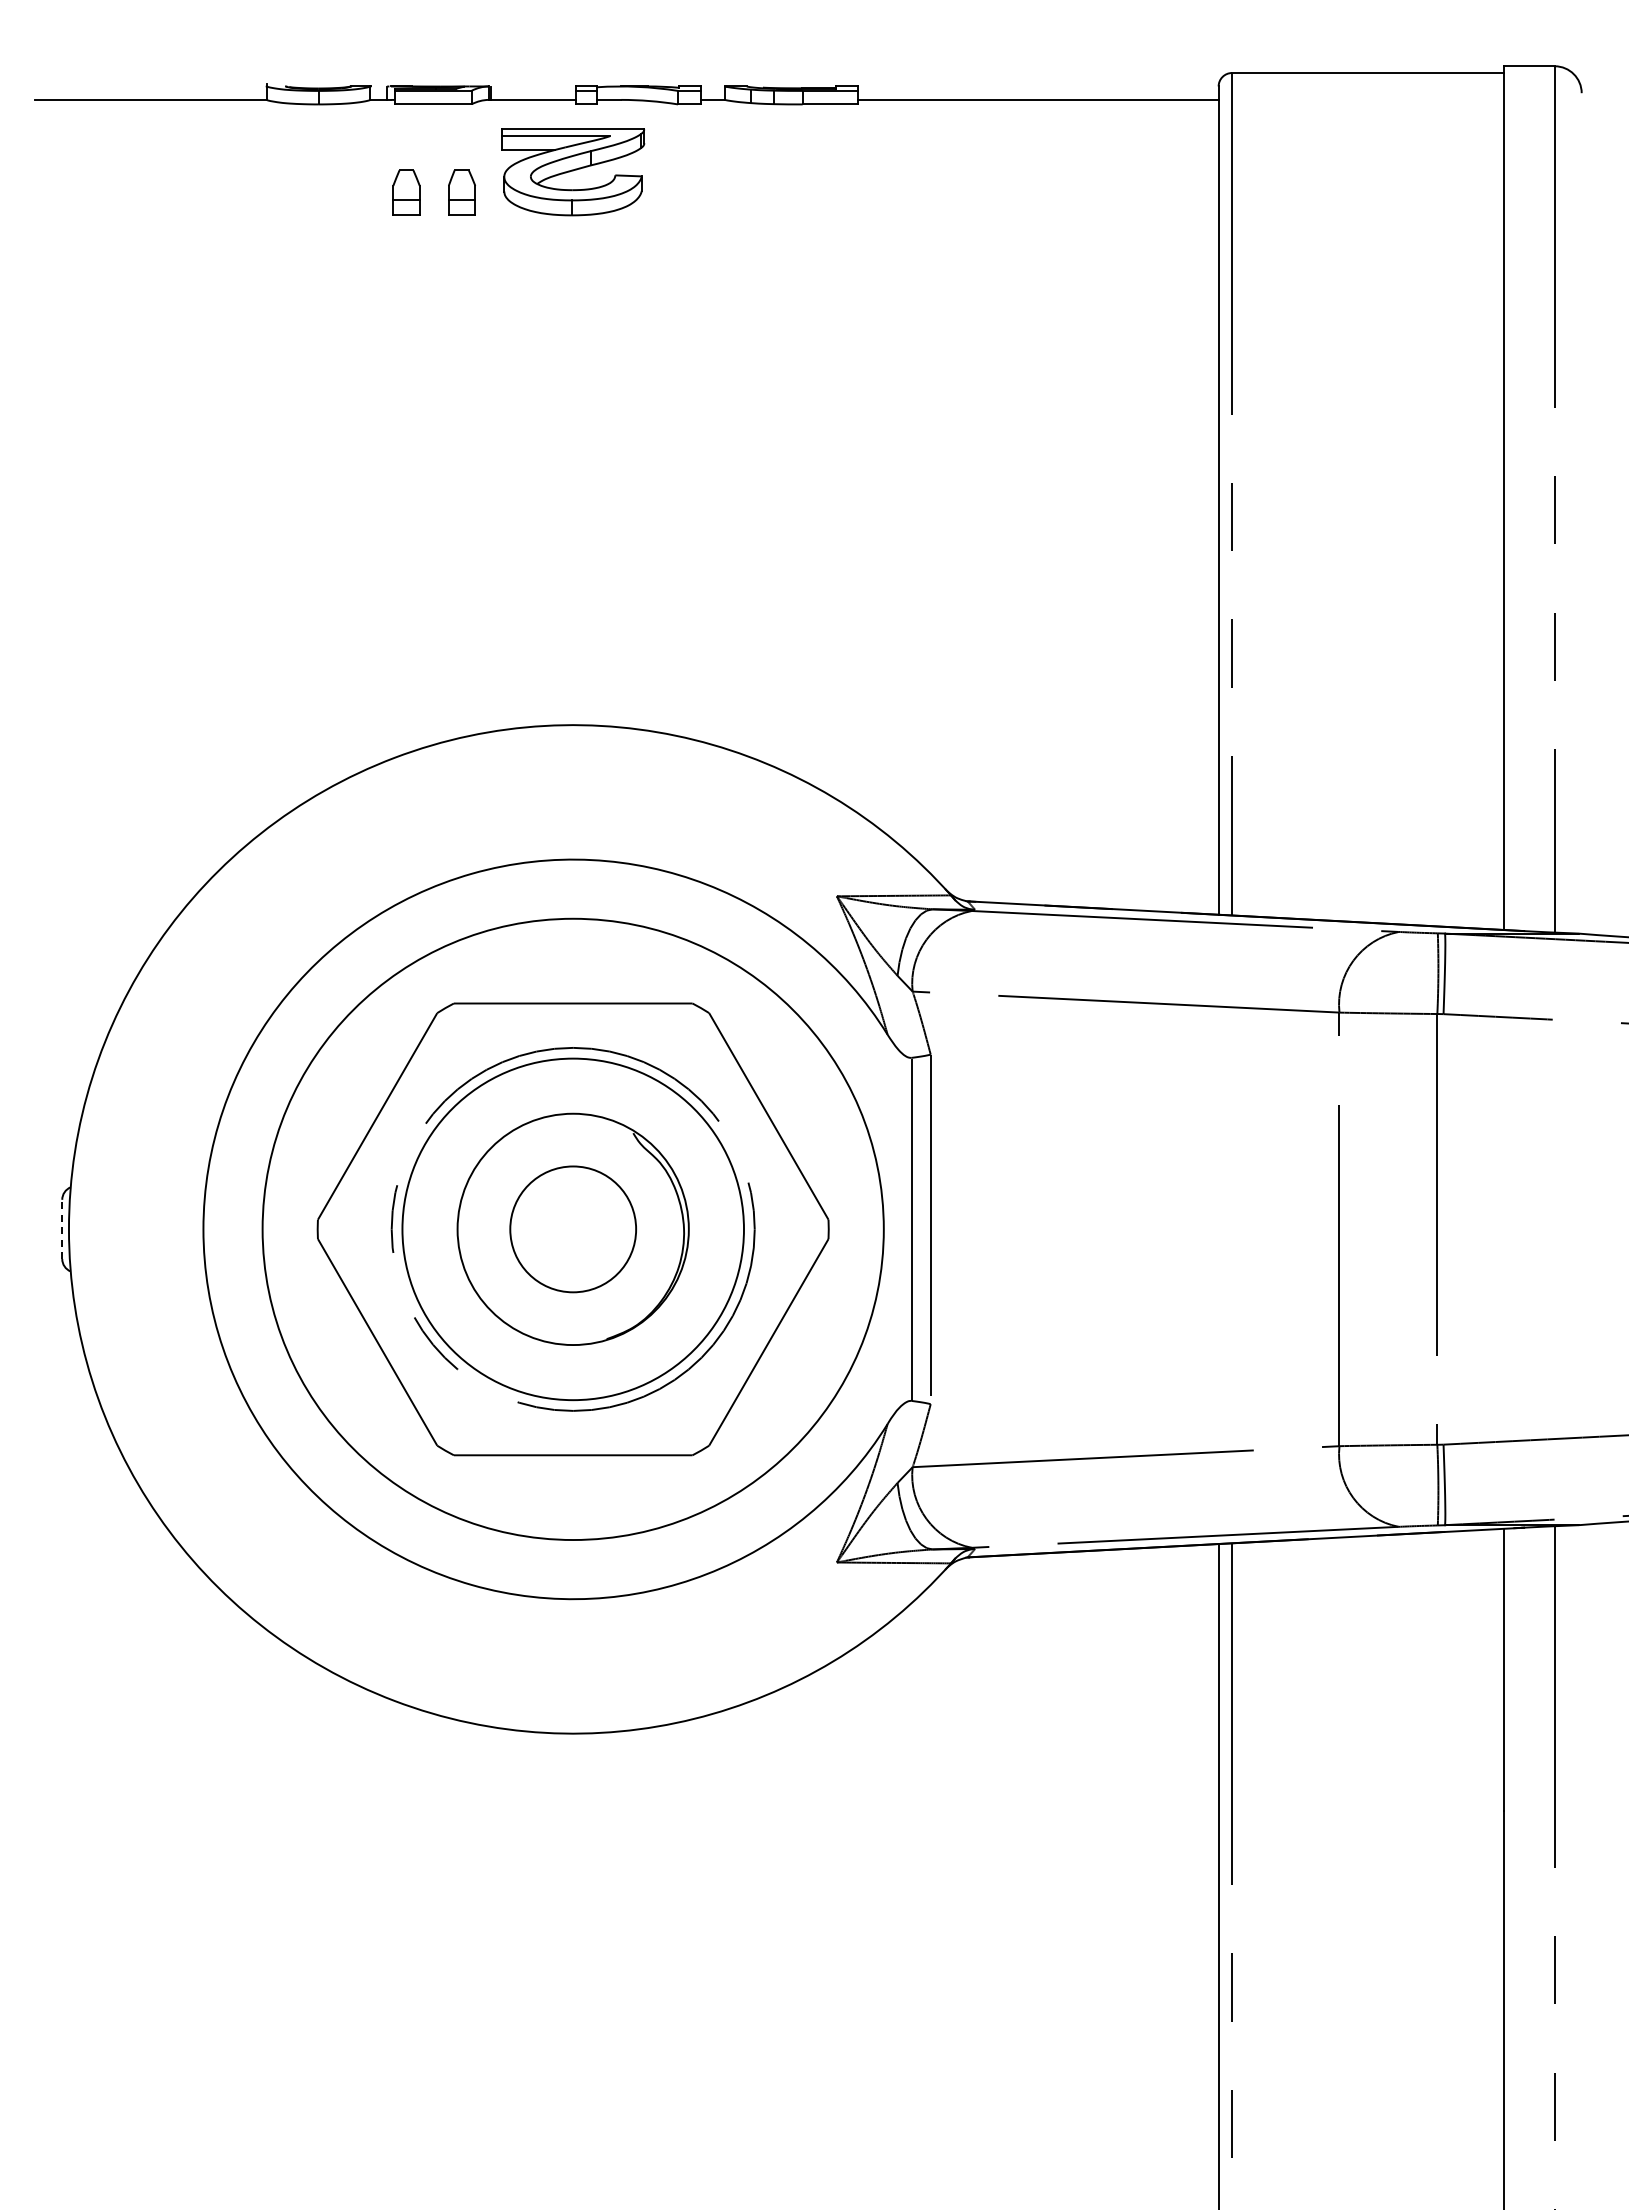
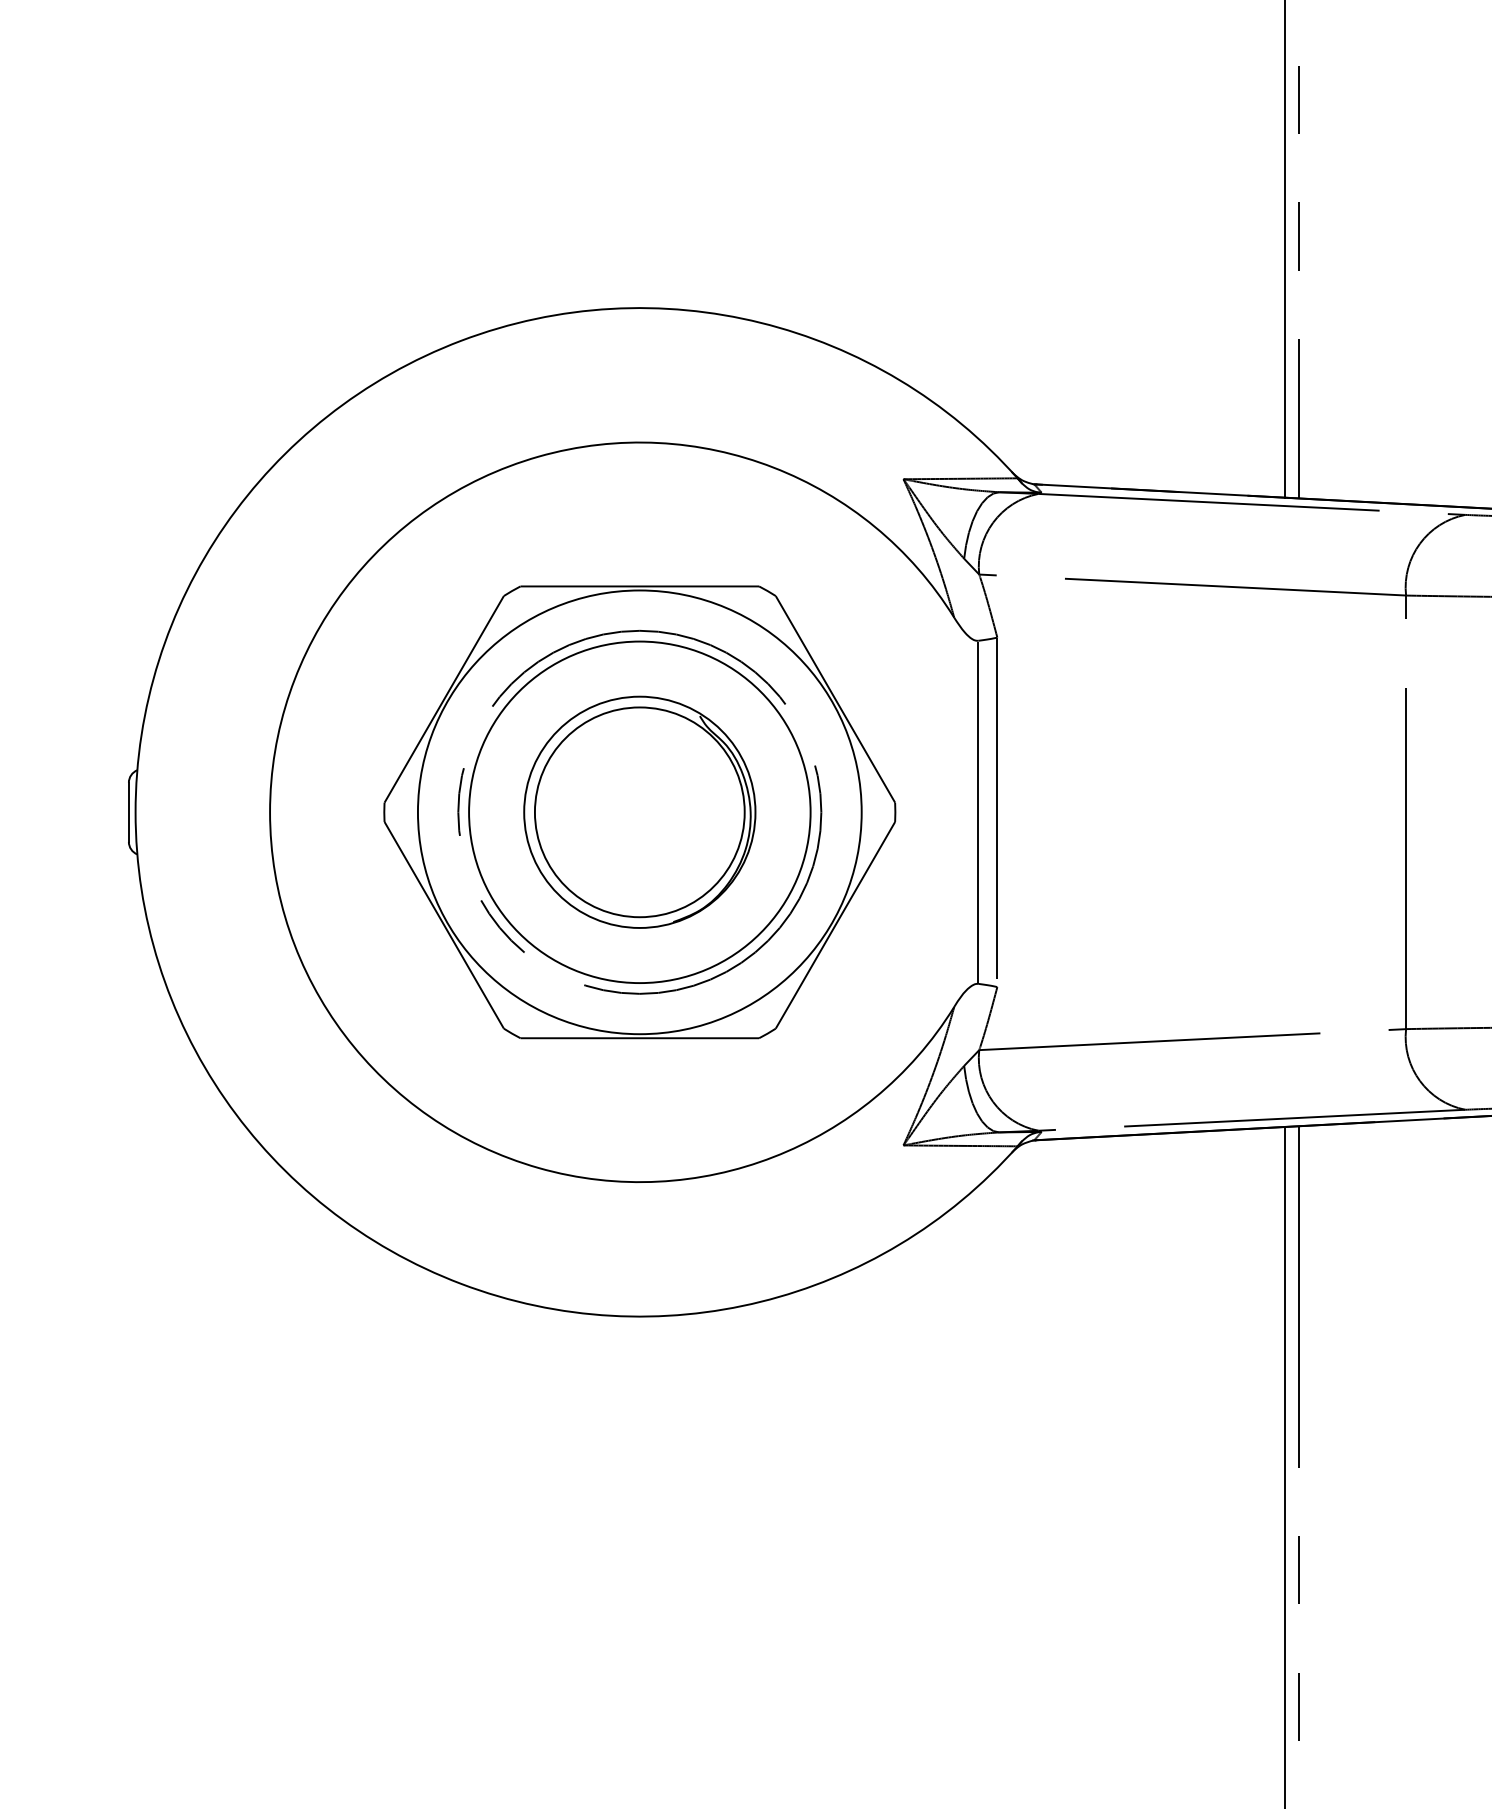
line: (62, 1229) -> (129, 812), dashed -> solid
circle: (573, 1229) -> (640, 812), size x0.71
circle: (573, 1229) -> (640, 812), size x1.67

